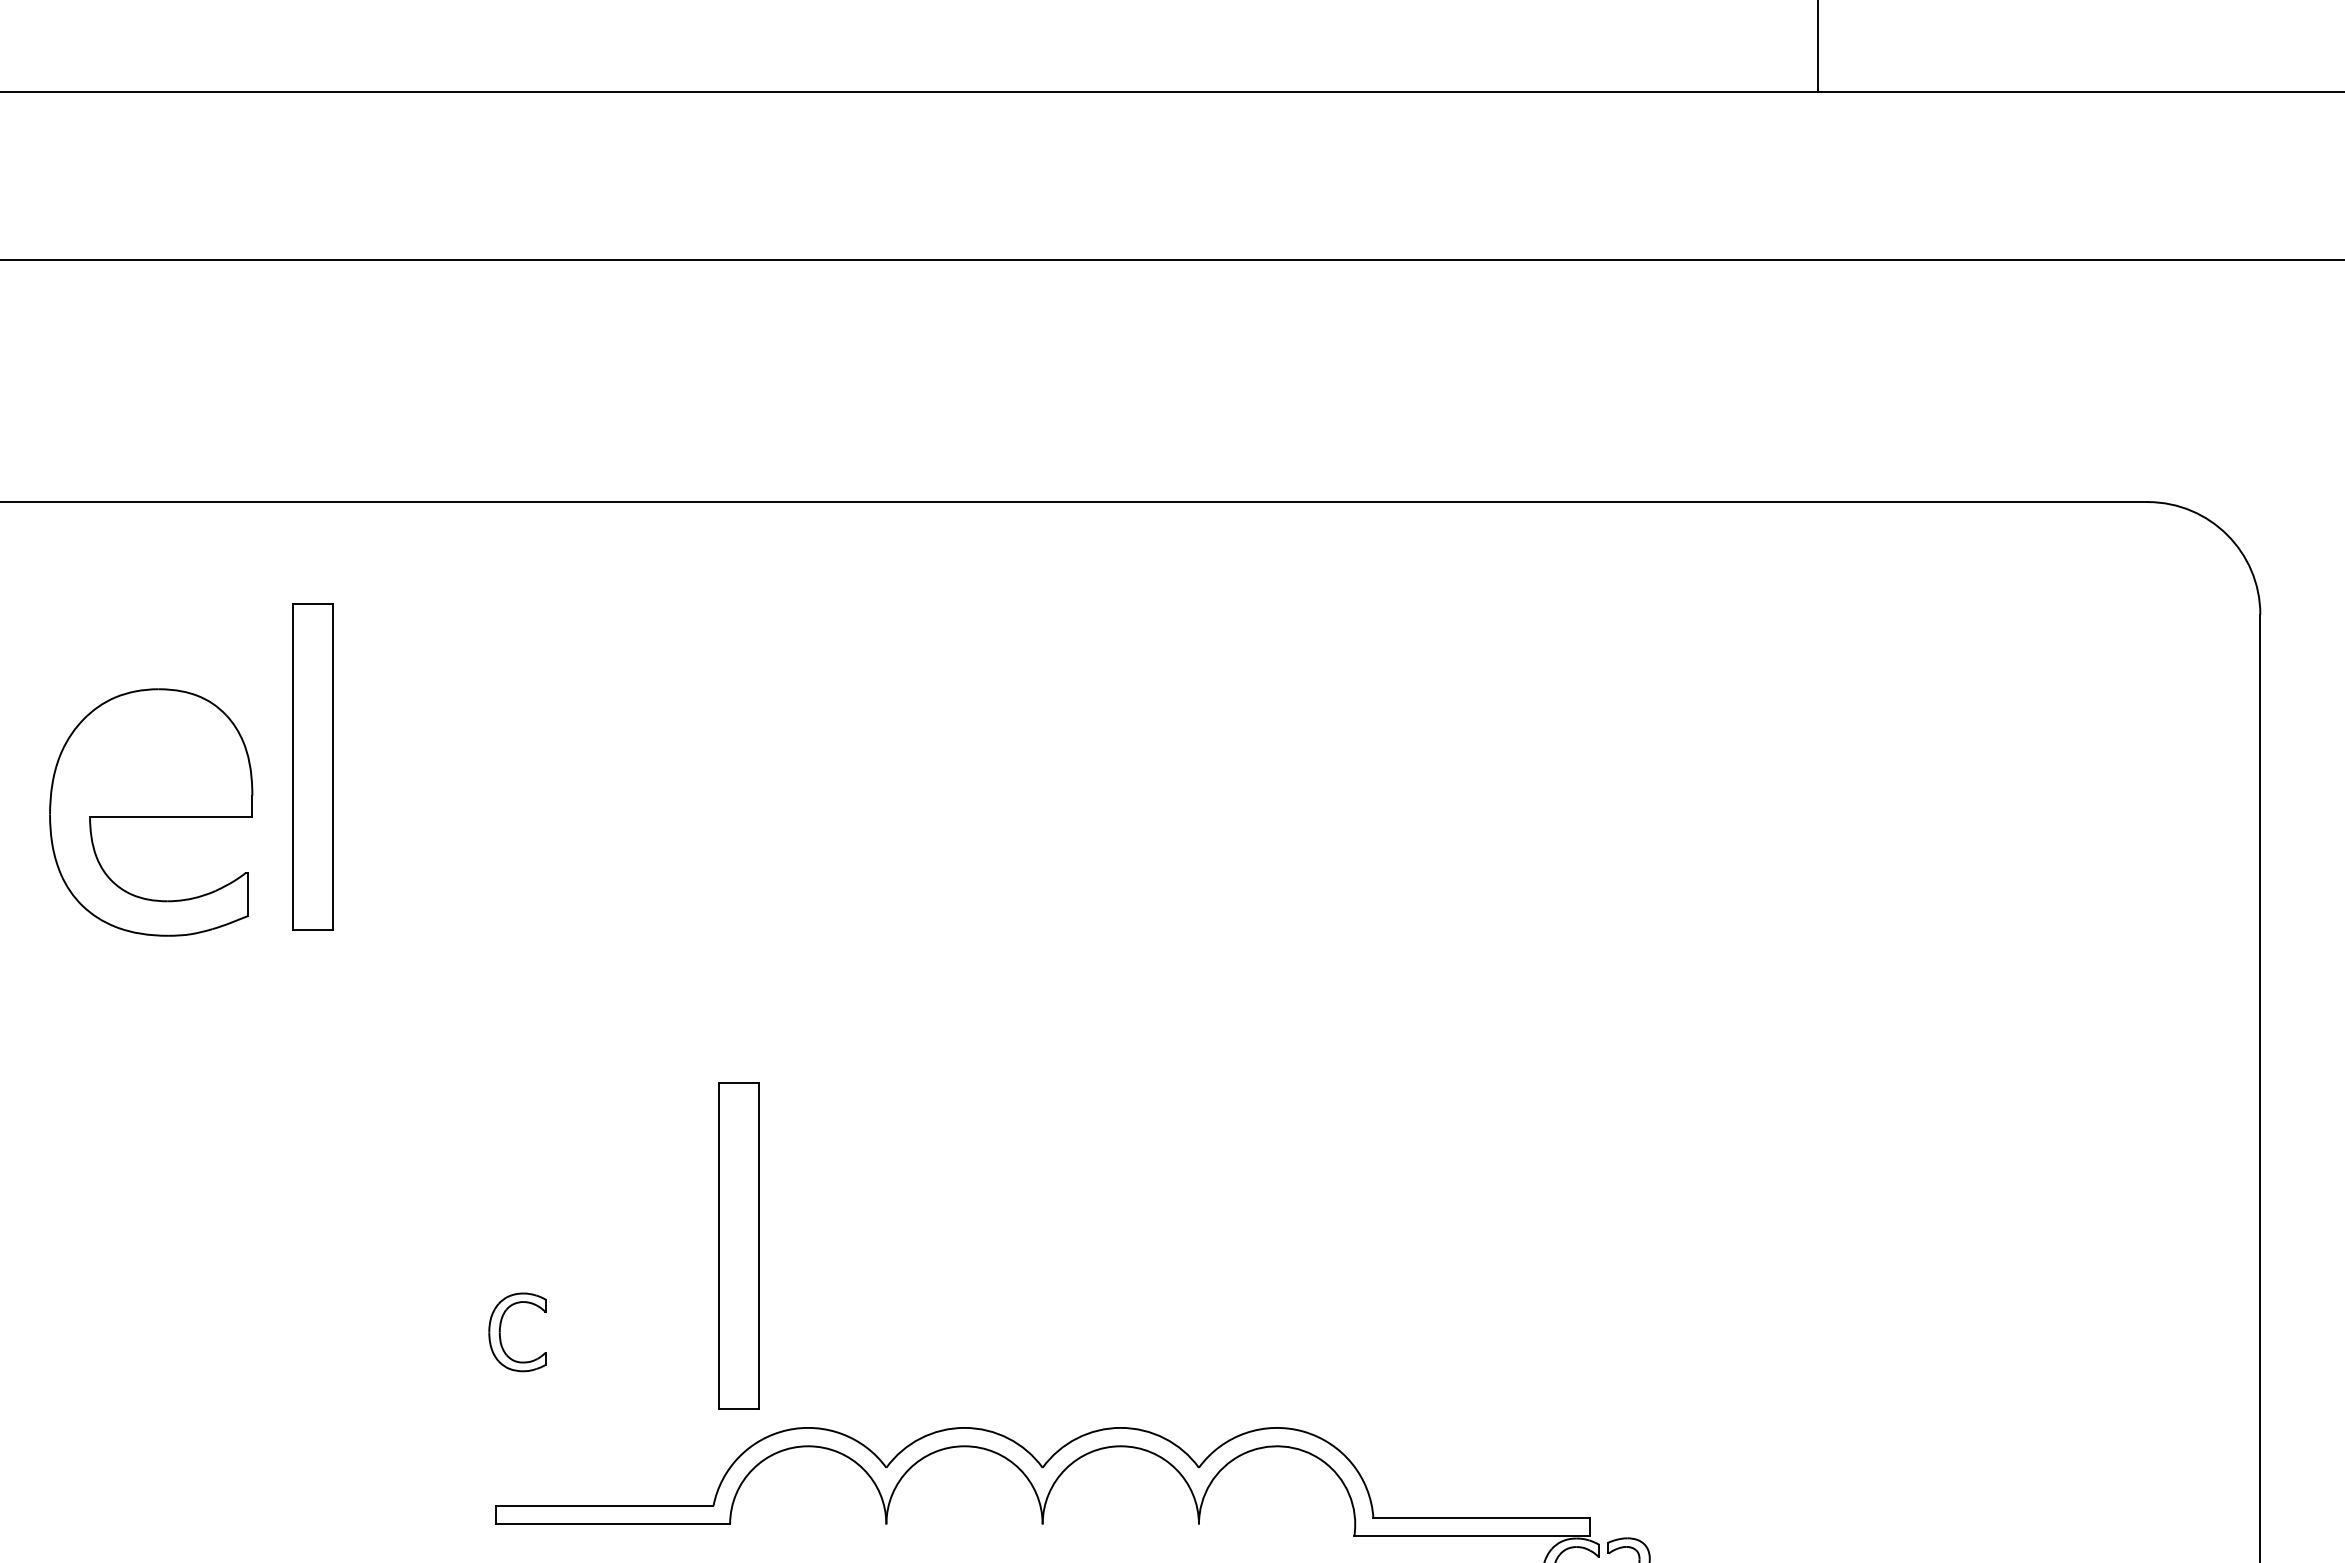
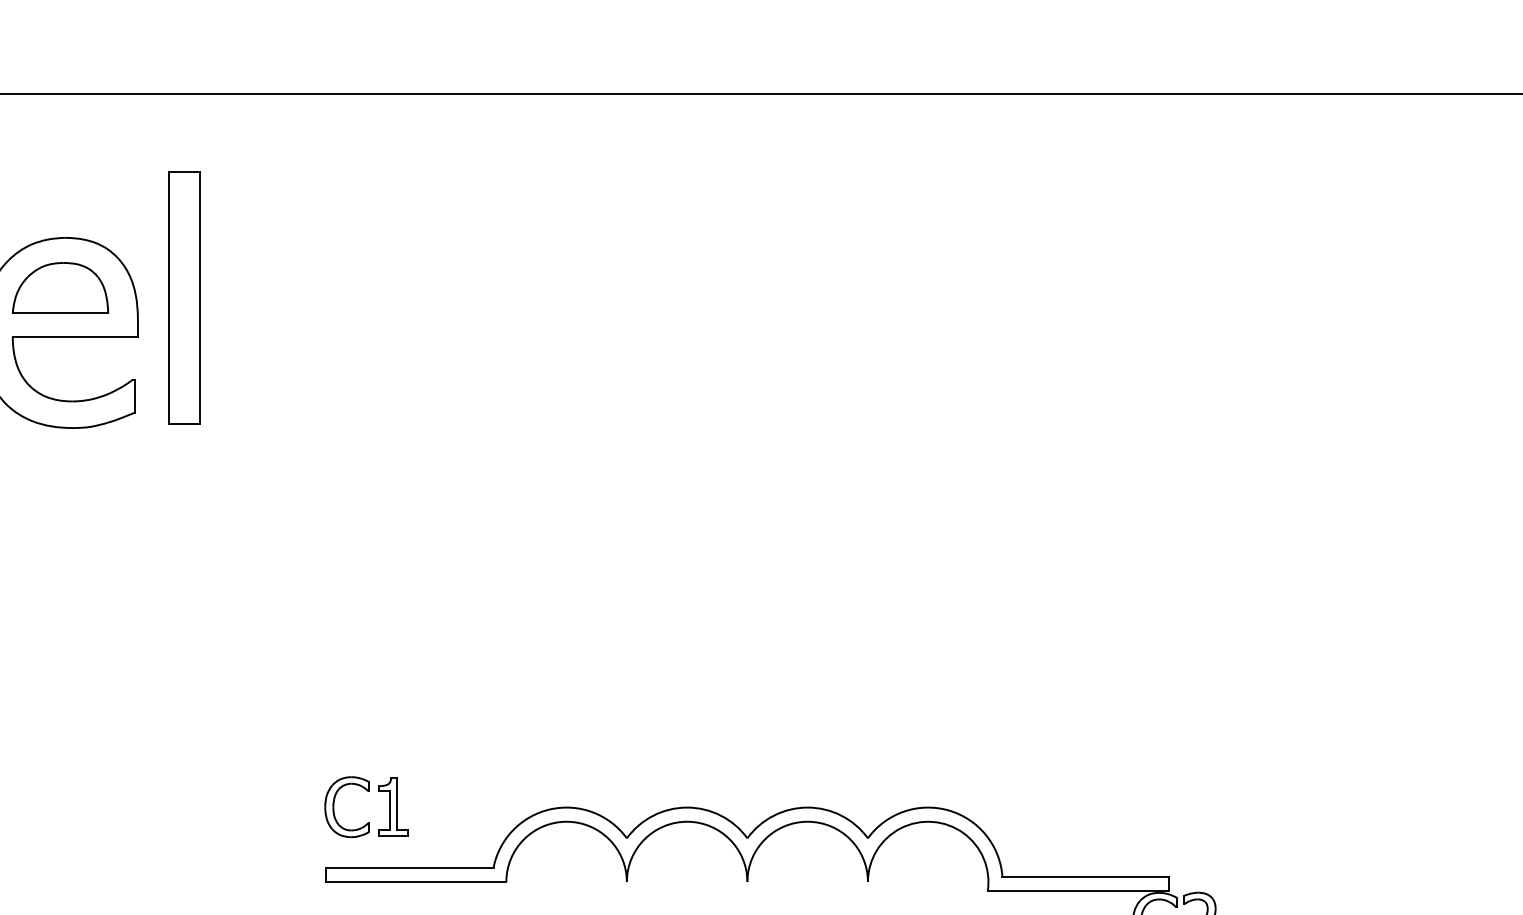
part: (151, 753) -> (60, 287), added
part: (738, 1245) -> (512, 666), removed
part: (500, 1332) -> (333, 807), moved
part: (583, 1427) -> (393, 807), added

